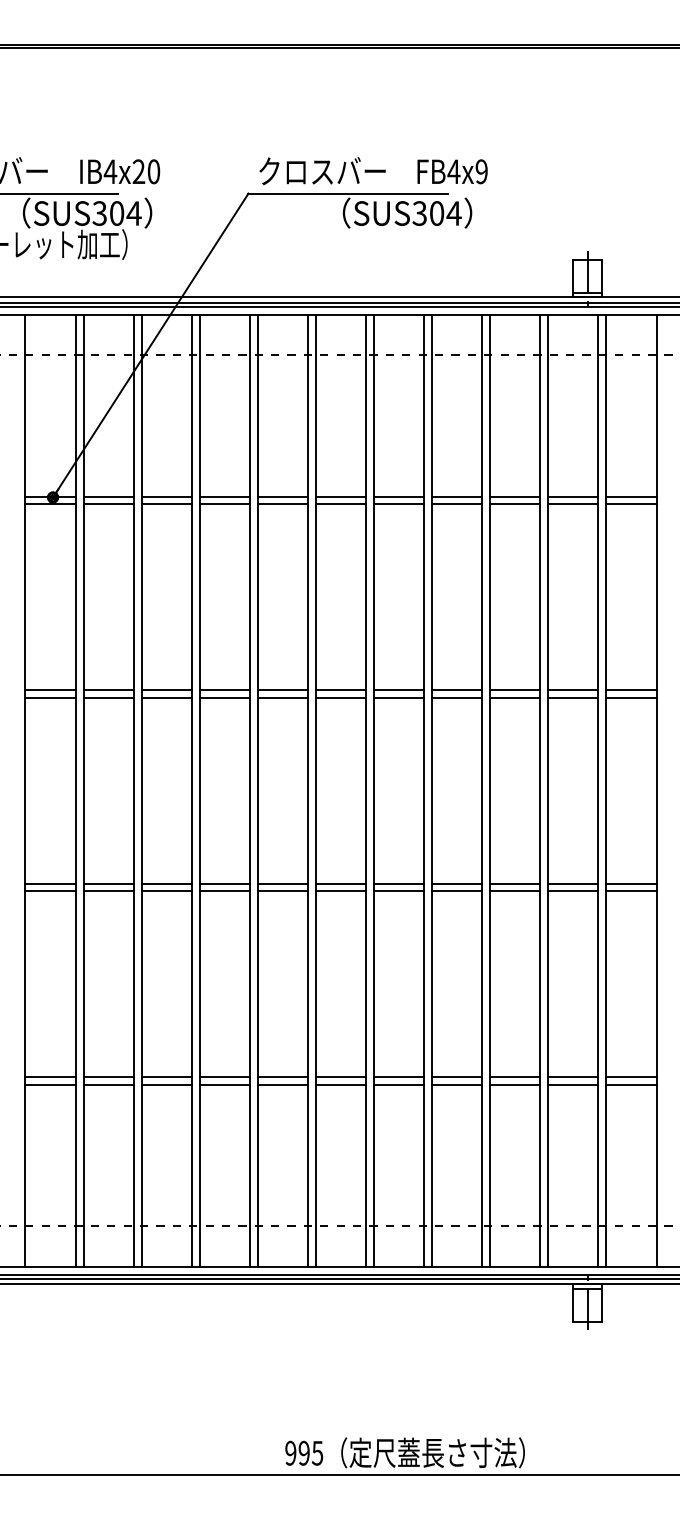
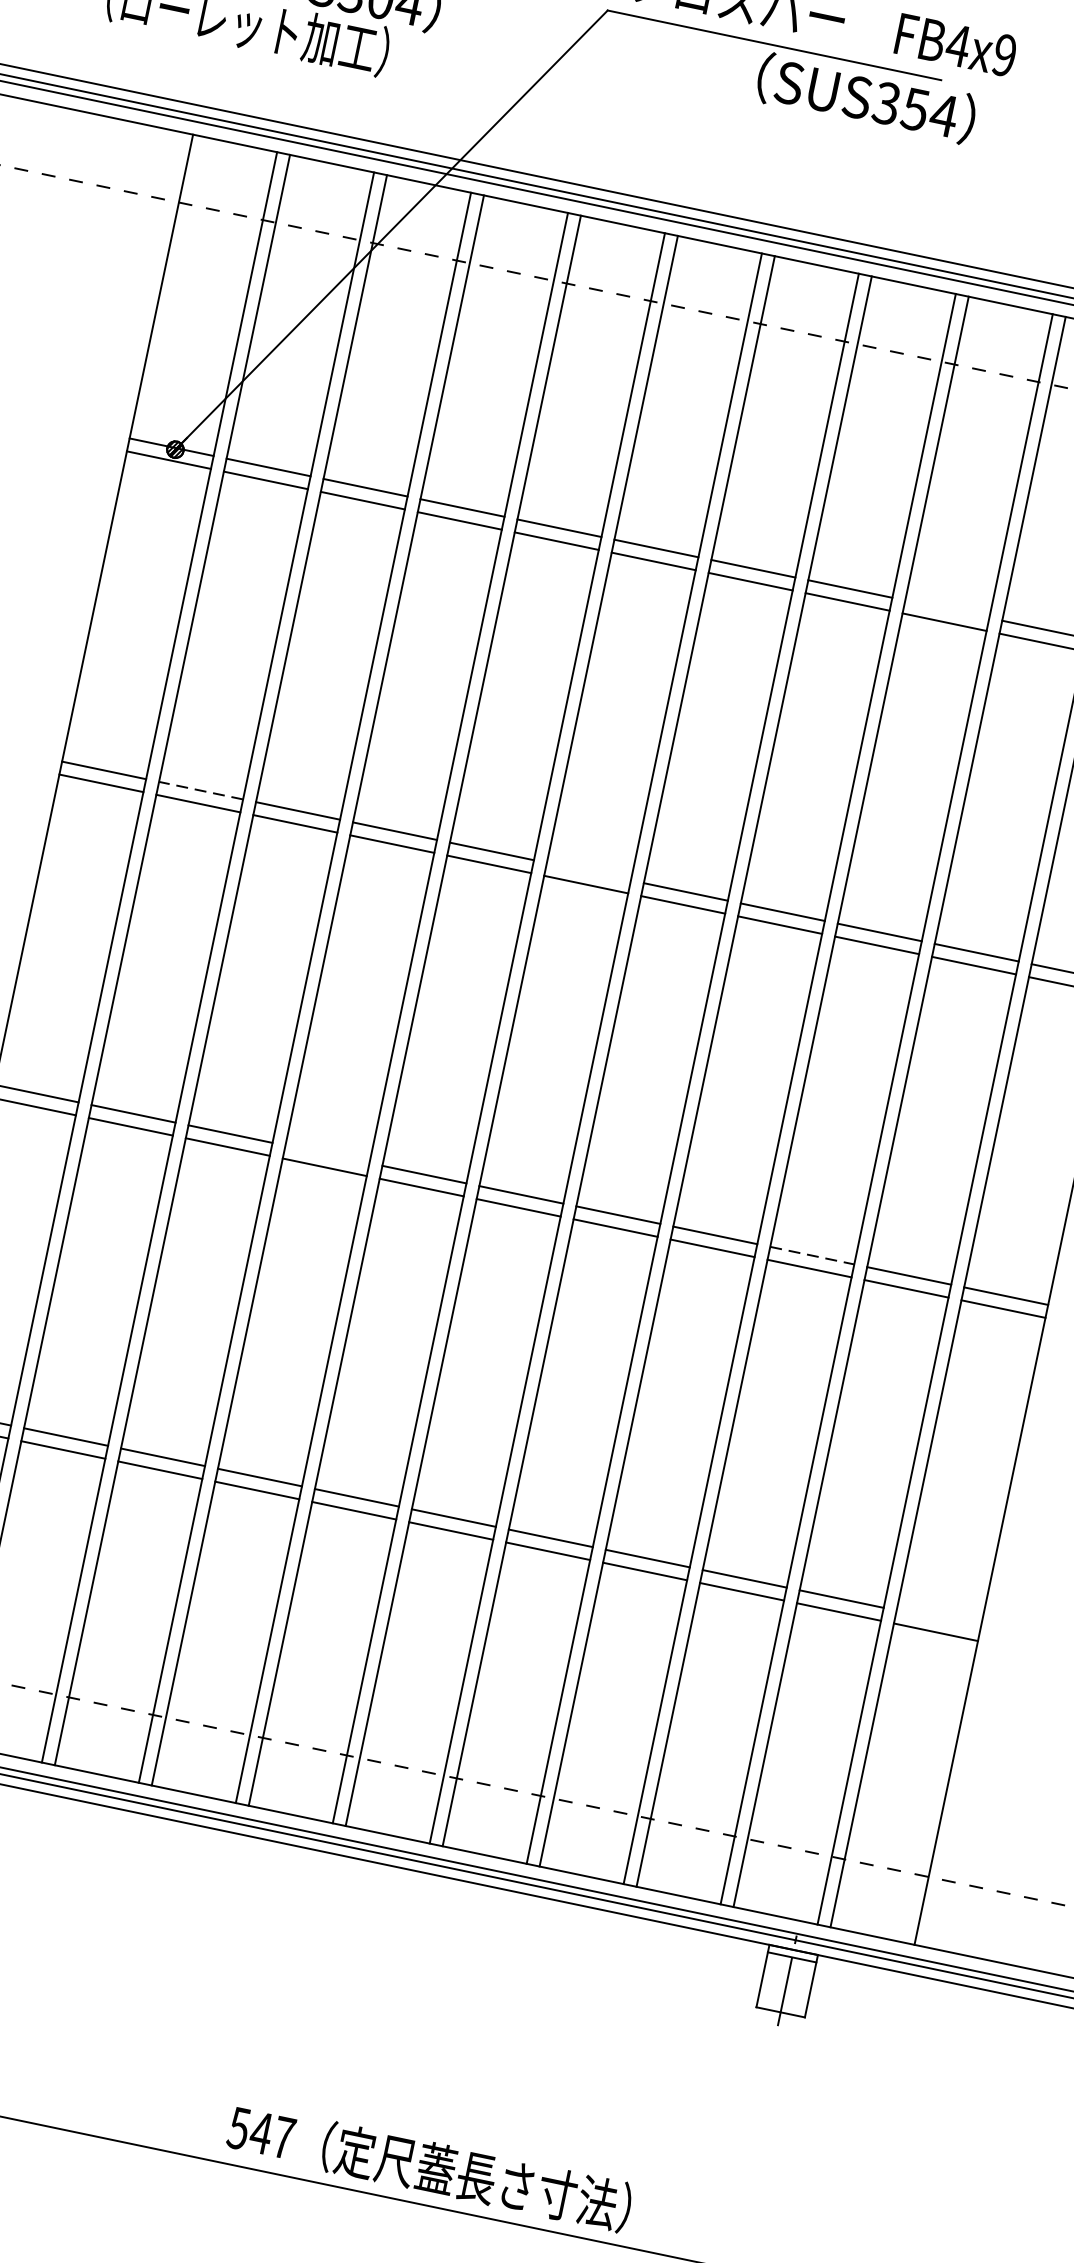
text: (436, 213) -> (914, 109), SUS304 -> SUS354
line: (515, 496) -> (947, 609), removed
line: (108, 690) -> (200, 791), solid -> dashed
line: (340, 690) -> (588, 872), removed
line: (224, 883) -> (327, 1153), removed
line: (515, 883) -> (812, 1255), solid -> dashed
line: (631, 1077) -> (938, 1619), removed
text: (304, 1452) -> (262, 2131), 995 -> 547

